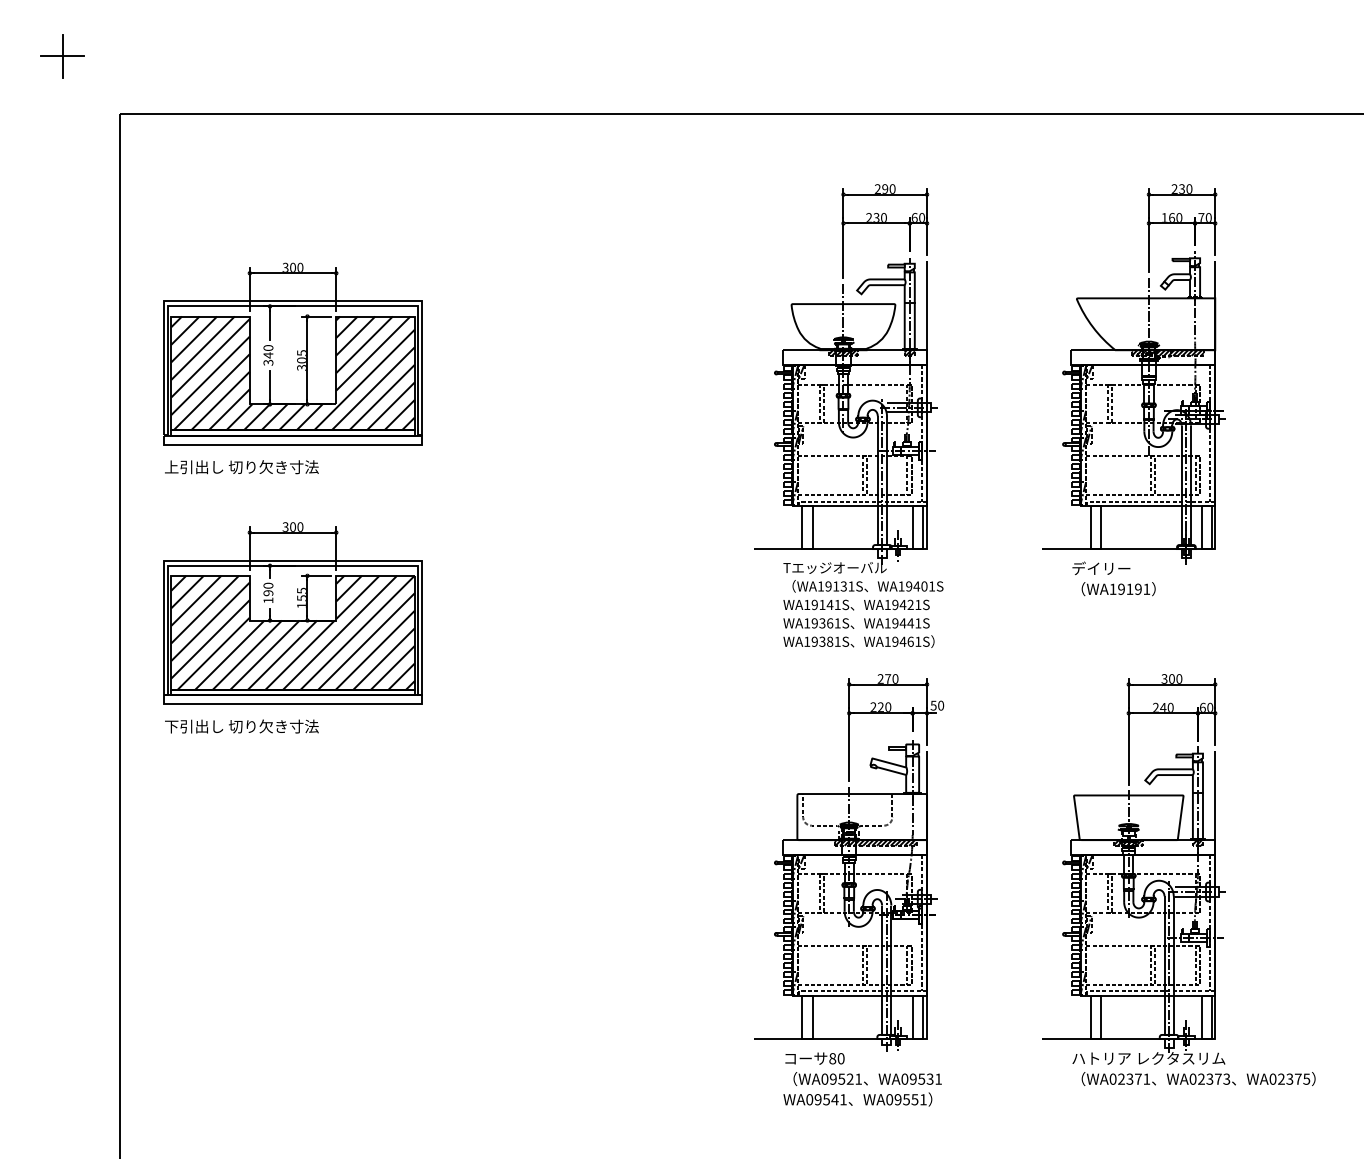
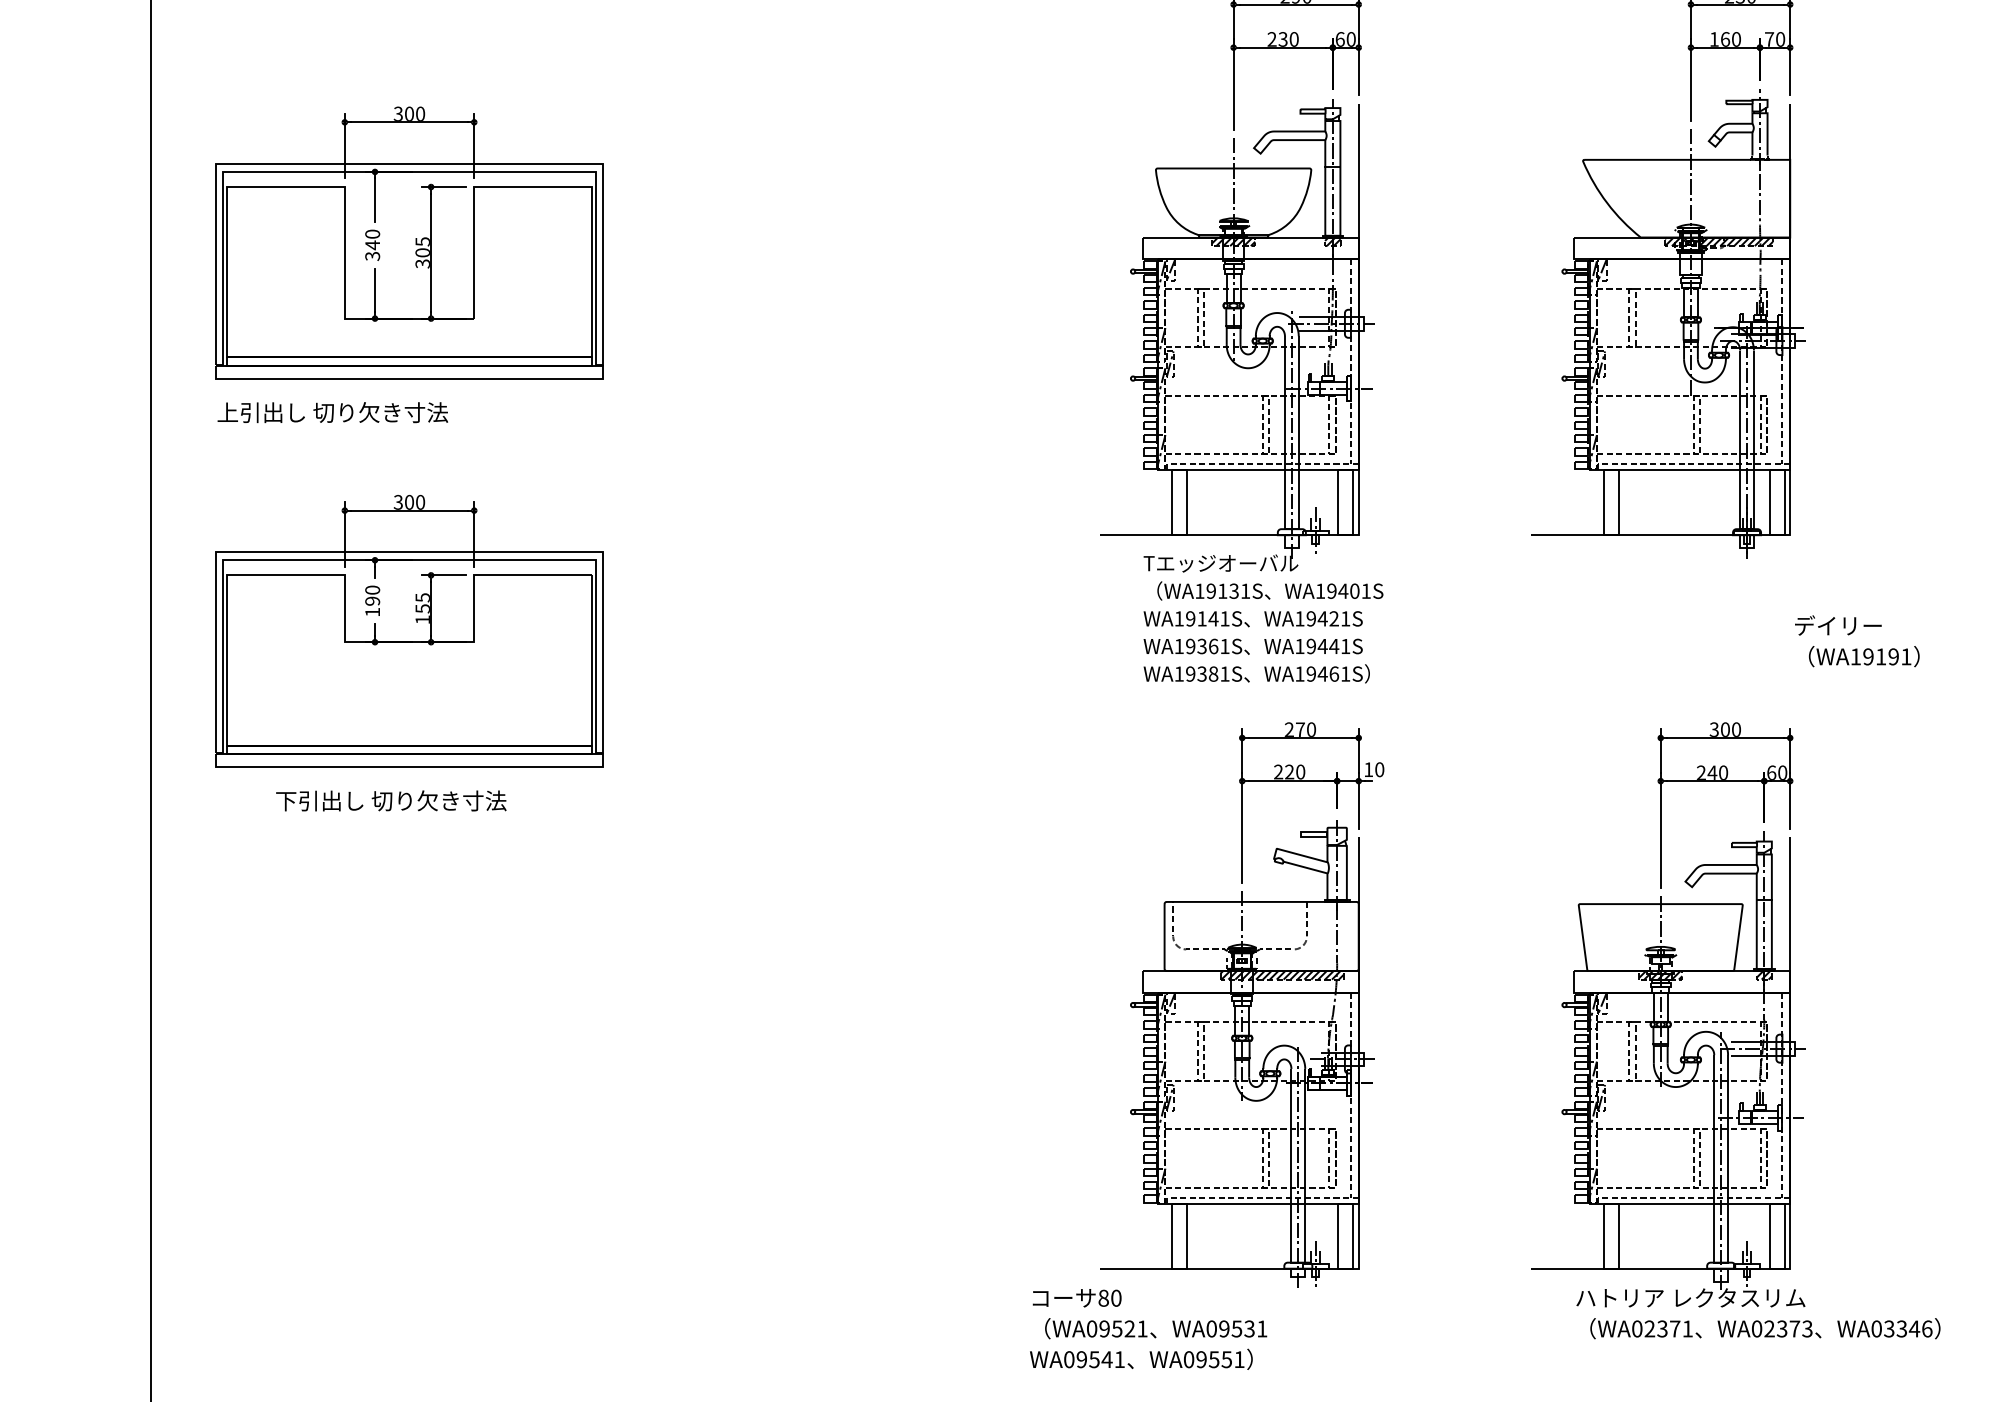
hatch: (292, 373) -> (408, 272), removed
text: (1113, 578) -> (1856, 640), moved
hatch: (292, 632) -> (408, 660), removed
text: (933, 705) -> (1368, 769), 50 -> 10
text: (241, 726) -> (390, 800), moved
text: (1294, 1078) -> (1908, 1327), WA02375 -> WA03346
text: (862, 1079) -> (1148, 1329), moved

